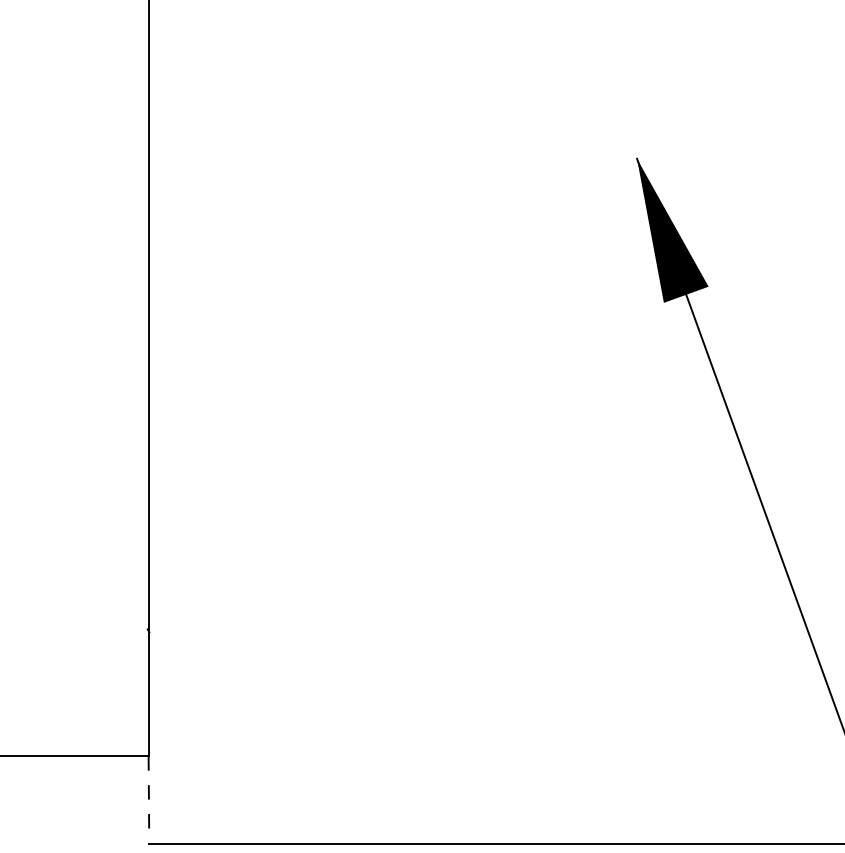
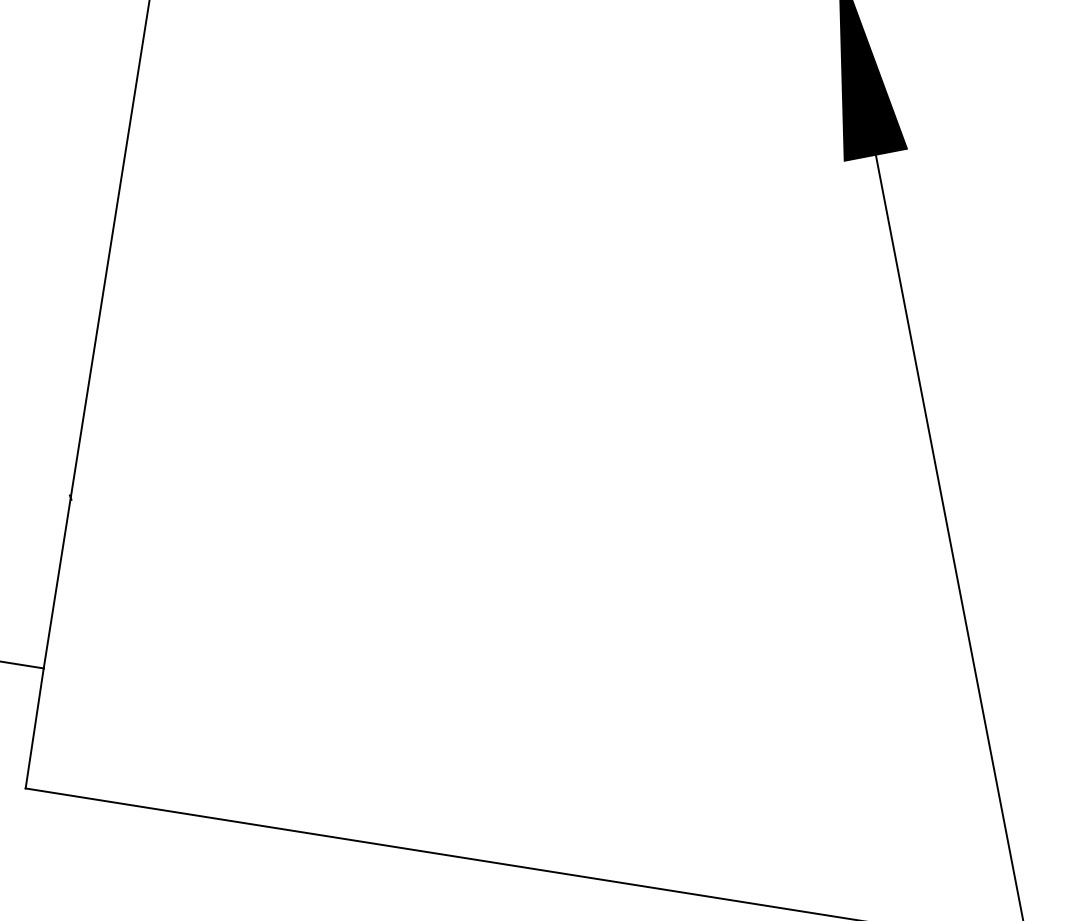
line: (148, 800) -> (34, 728), dashed -> solid

